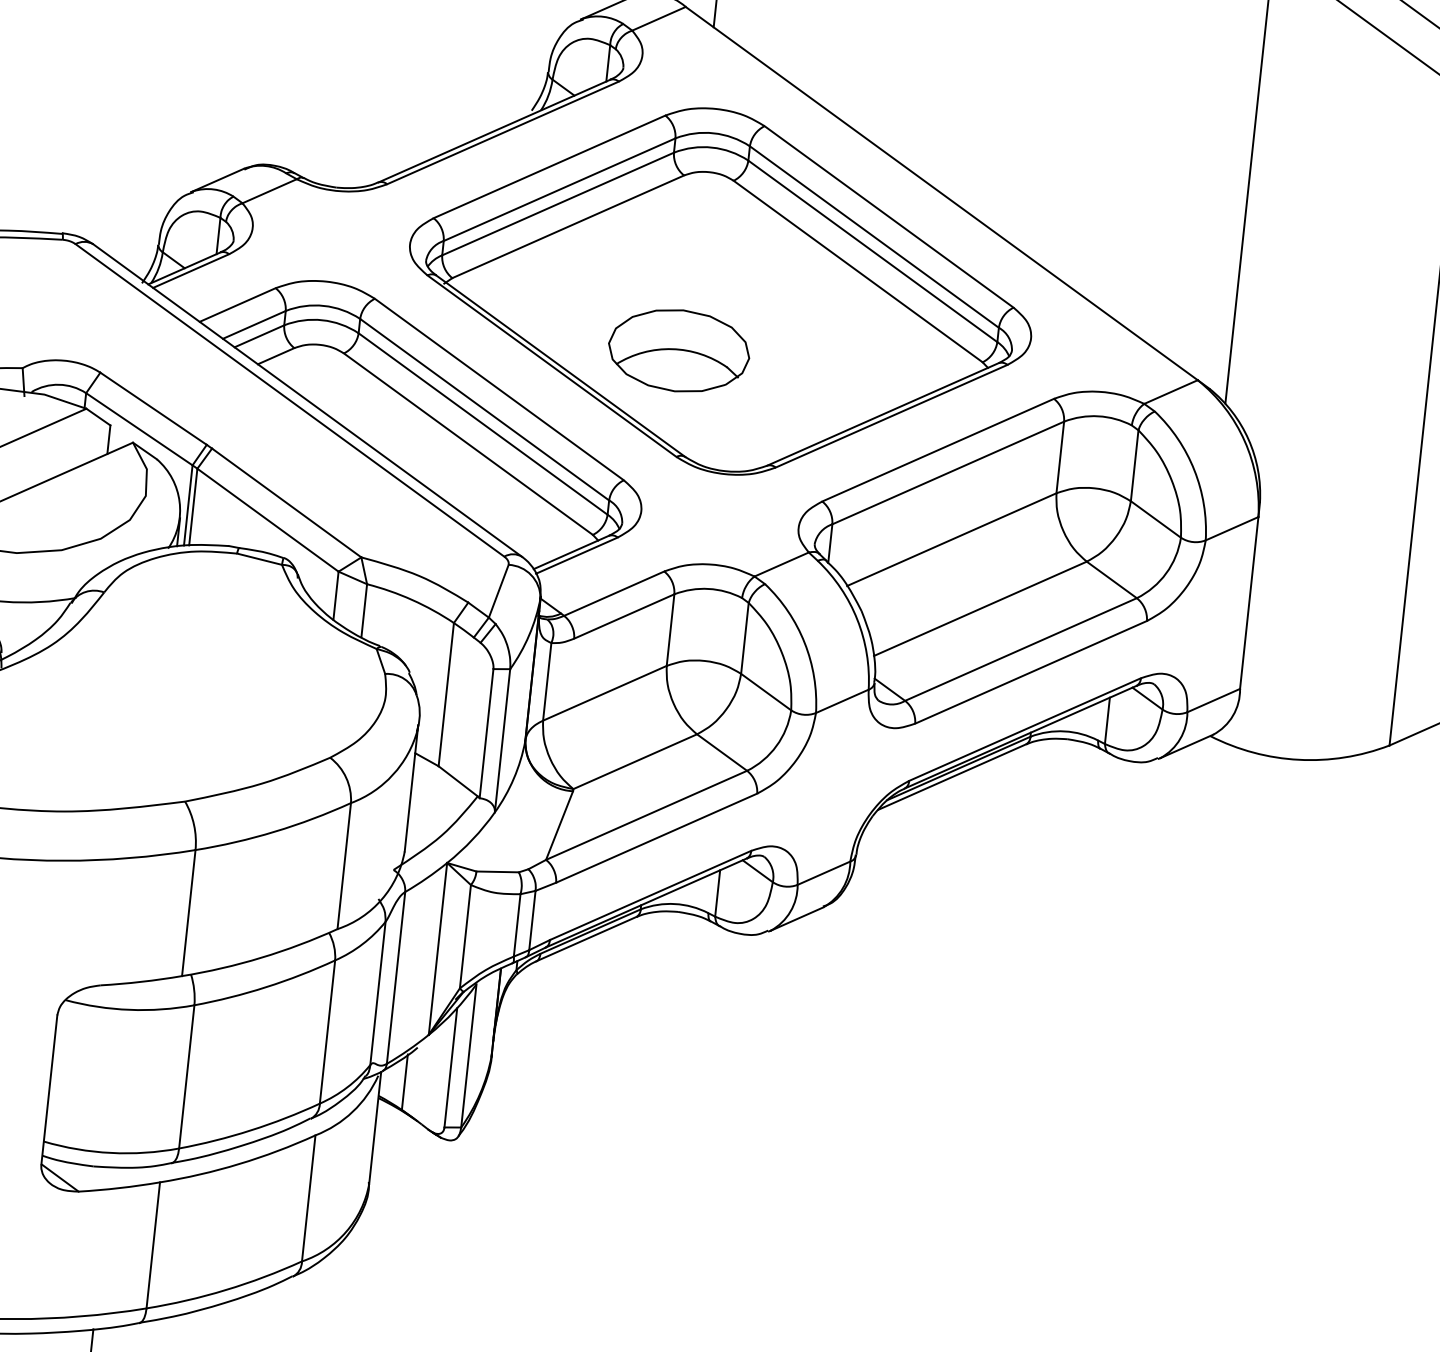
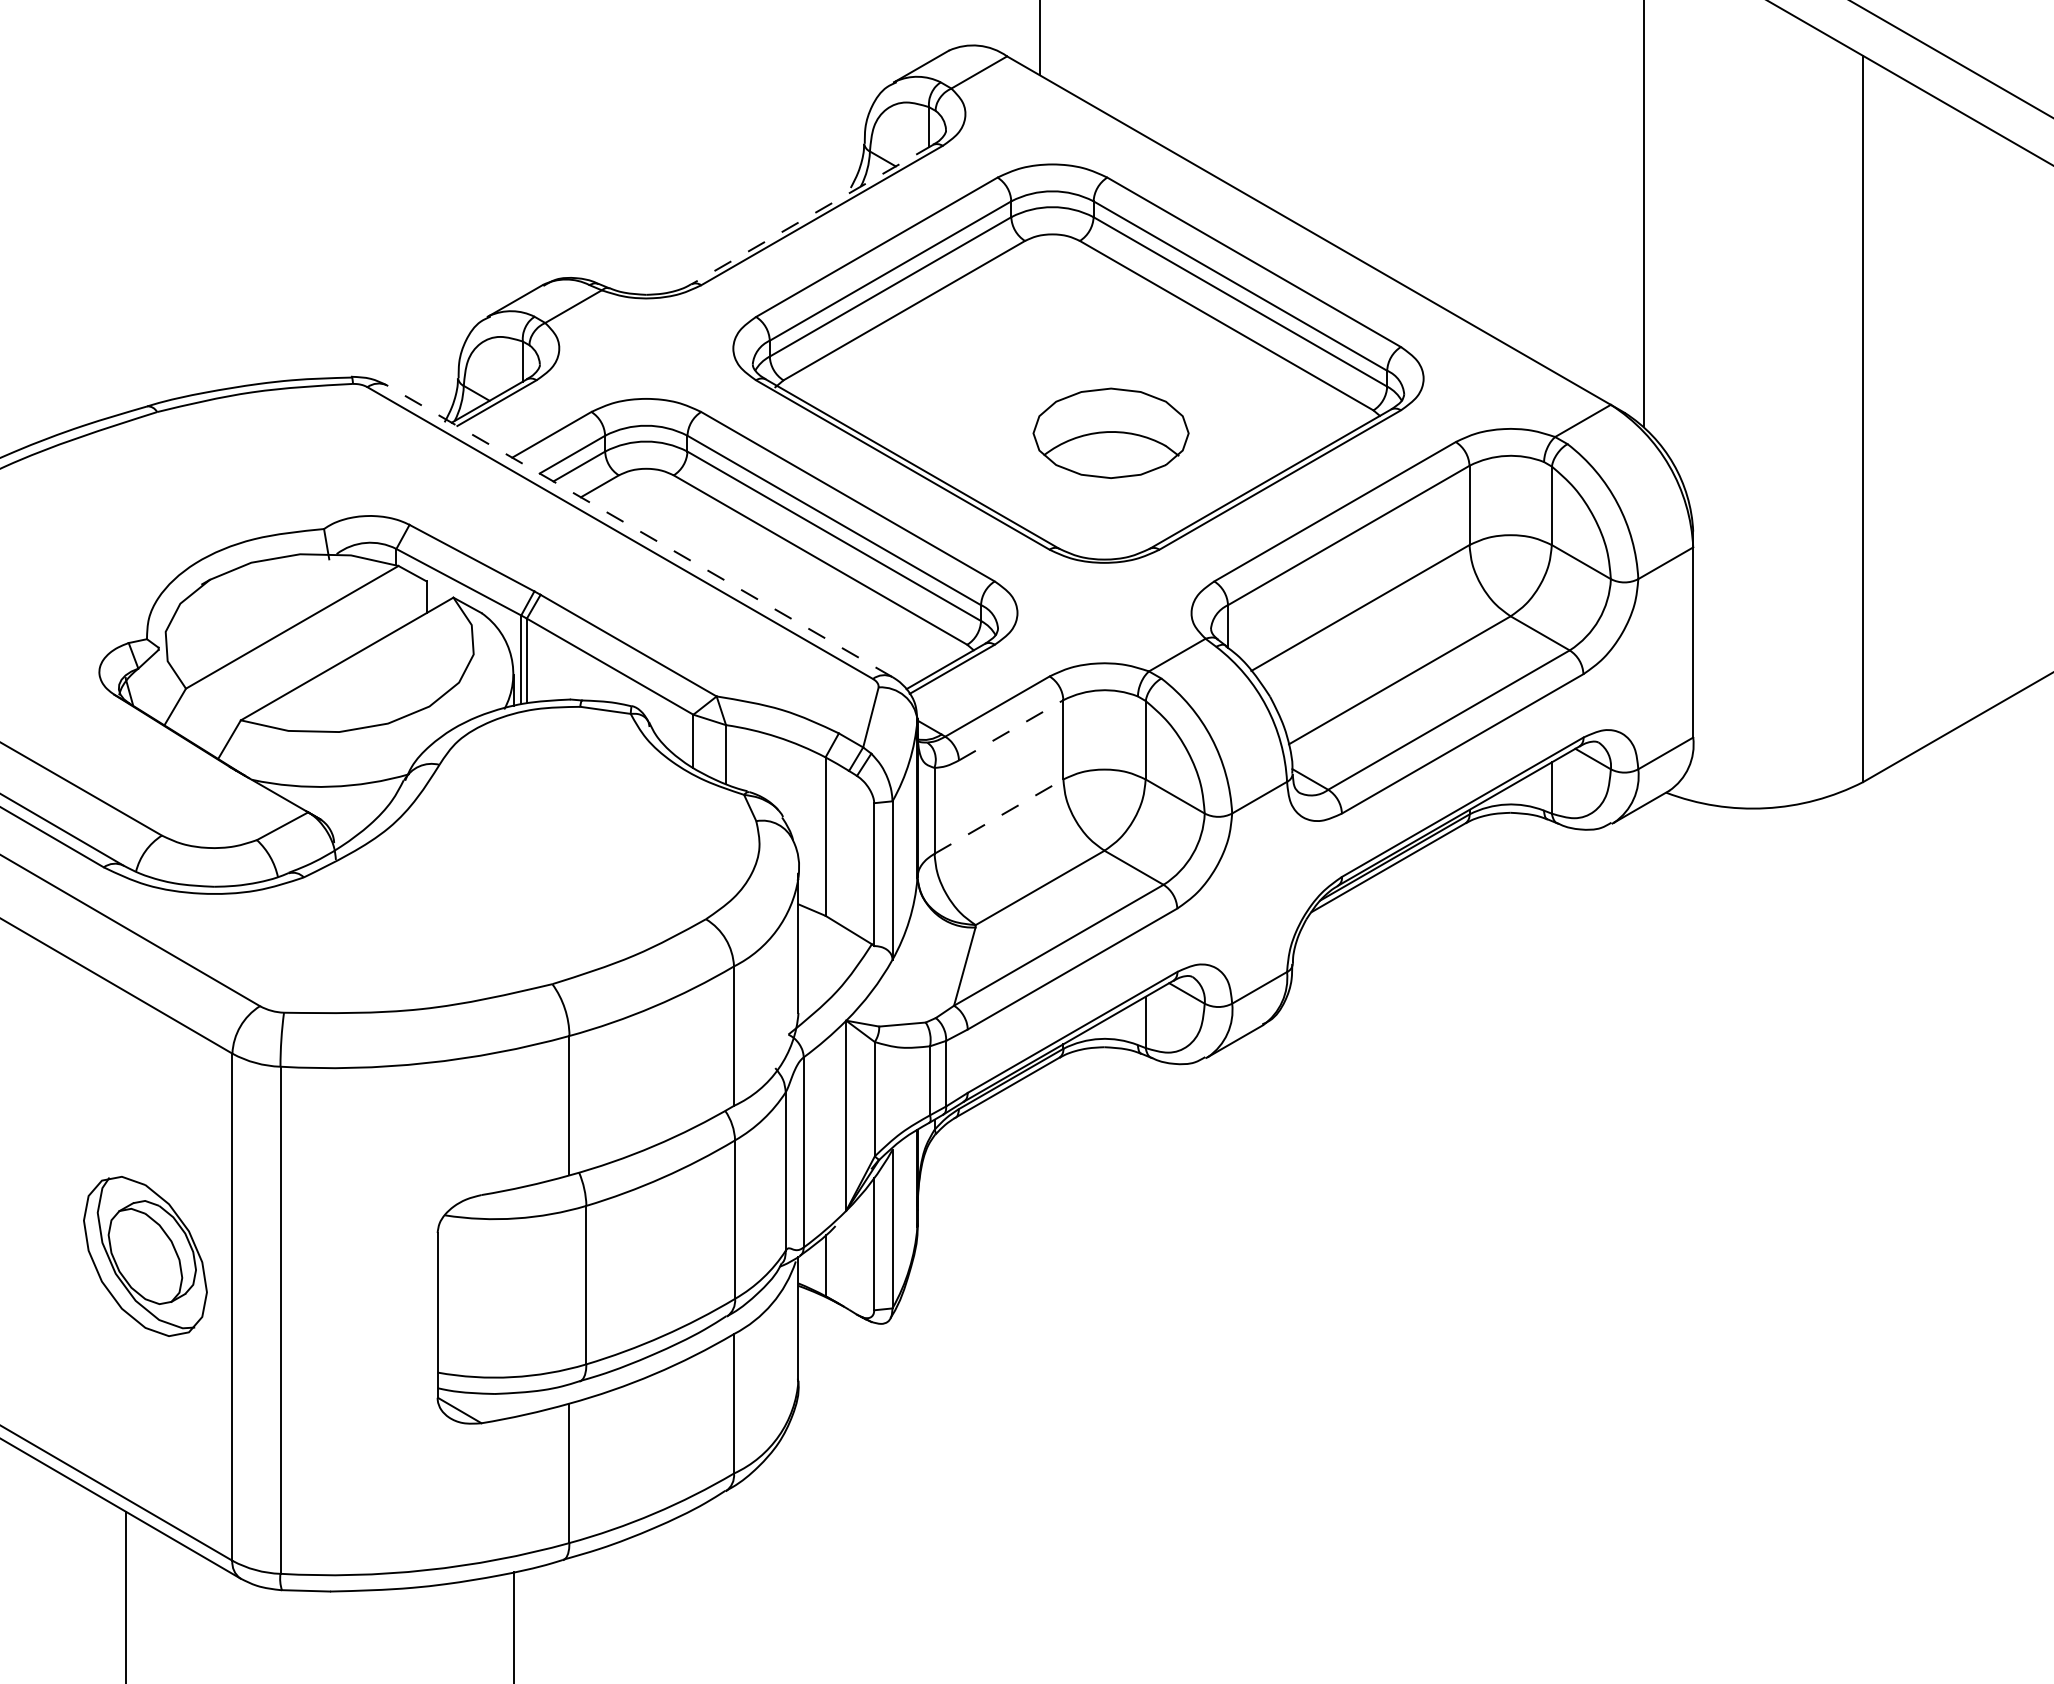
line: (493, 130) -> (811, 214), solid -> dashed
part: (678, 350) -> (1110, 432), moved
line: (307, 400) -> (639, 531), solid -> dashed
line: (624, 616) -> (1011, 730), solid -> dashed
line: (605, 693) -> (999, 816), solid -> dashed

